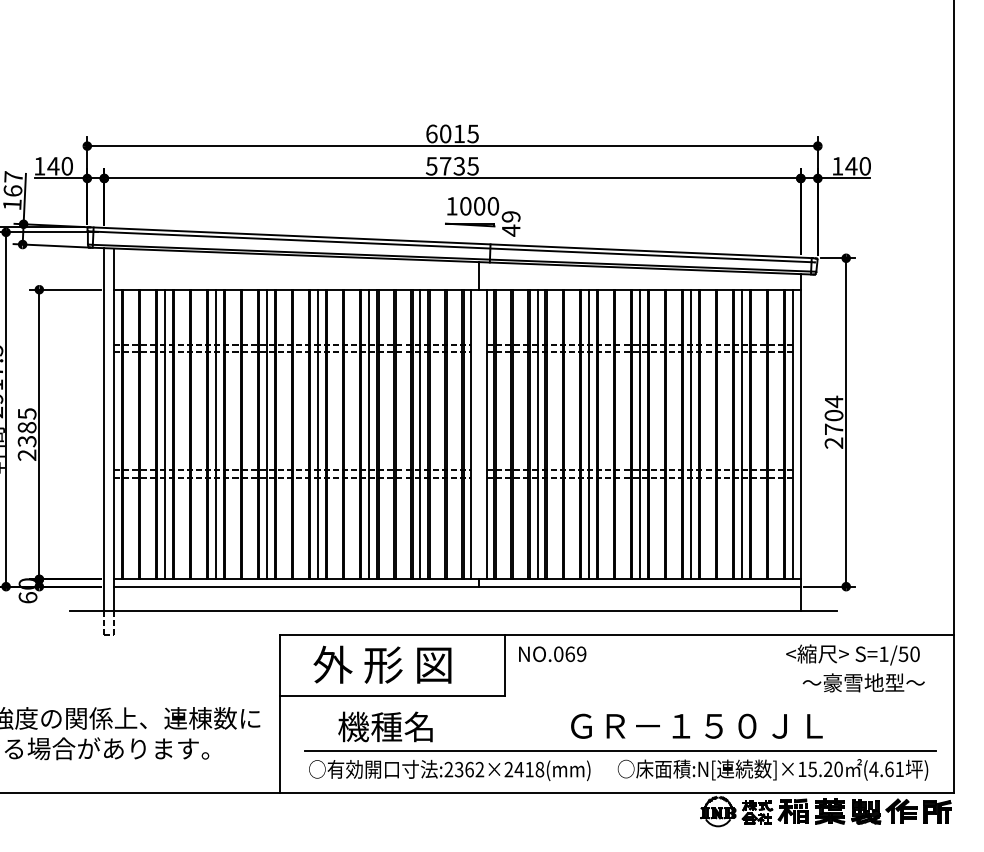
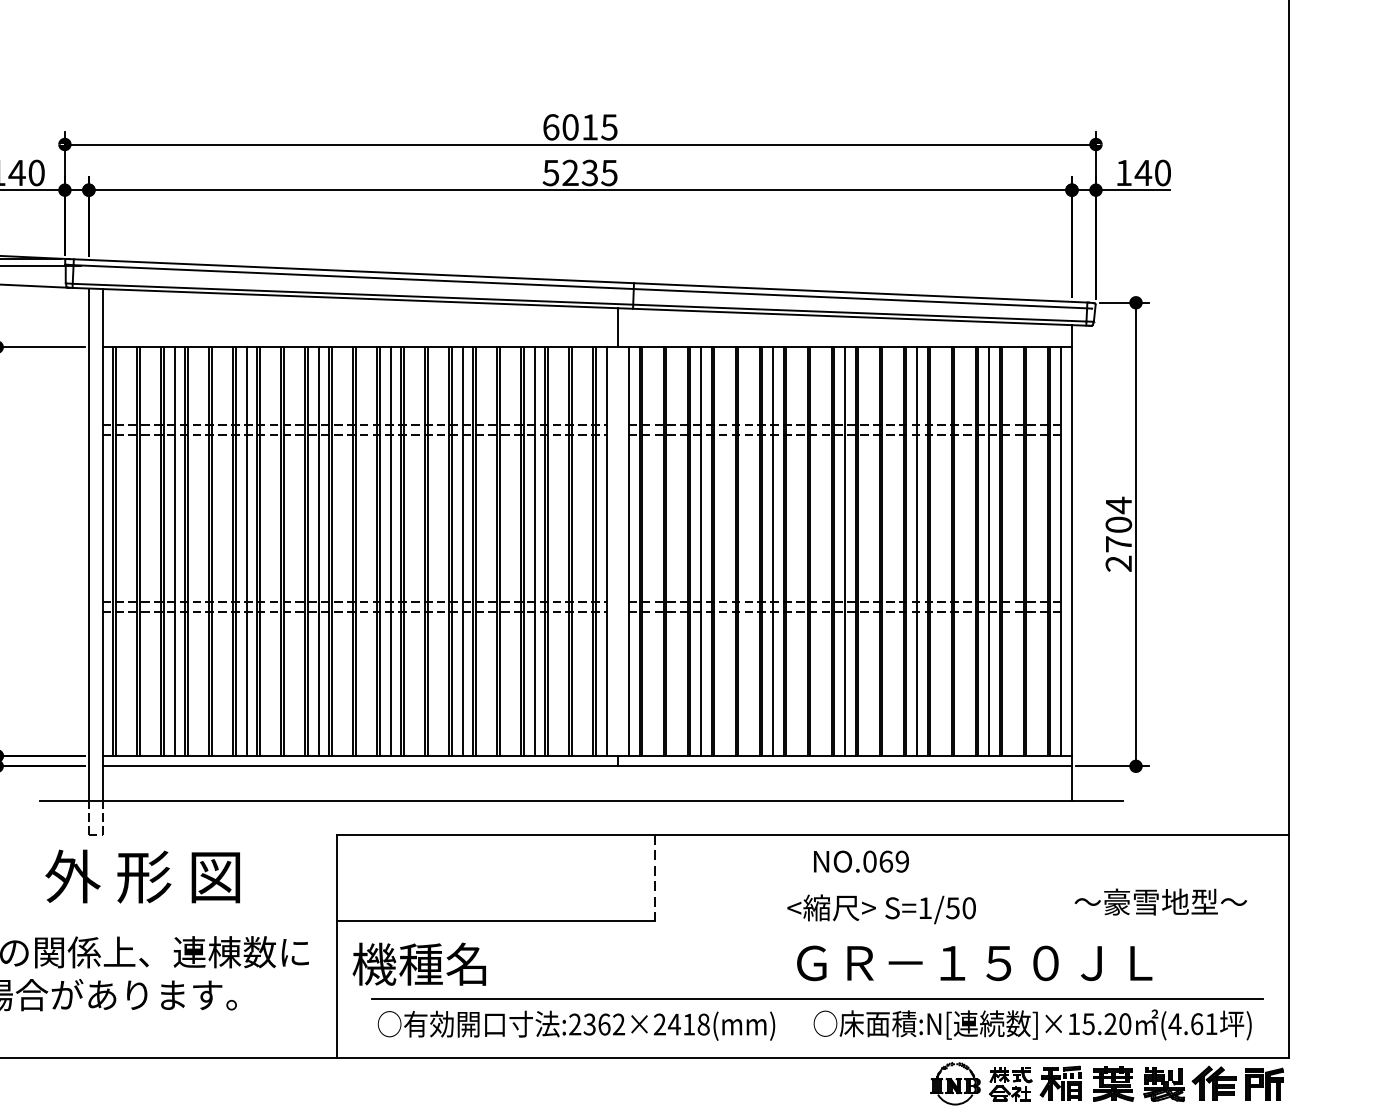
text: (445, 166) -> (570, 173), 5735 -> 5235
part: (482, 216) -> (622, 243), removed
text: (552, 654) -> (861, 862), moved
text: (852, 654) -> (880, 908), moved
text: (382, 664) -> (142, 876), moved
line: (505, 666) -> (655, 878), solid -> dashed
text: (696, 725) -> (974, 962), moved
text: (385, 726) -> (419, 963), moved

